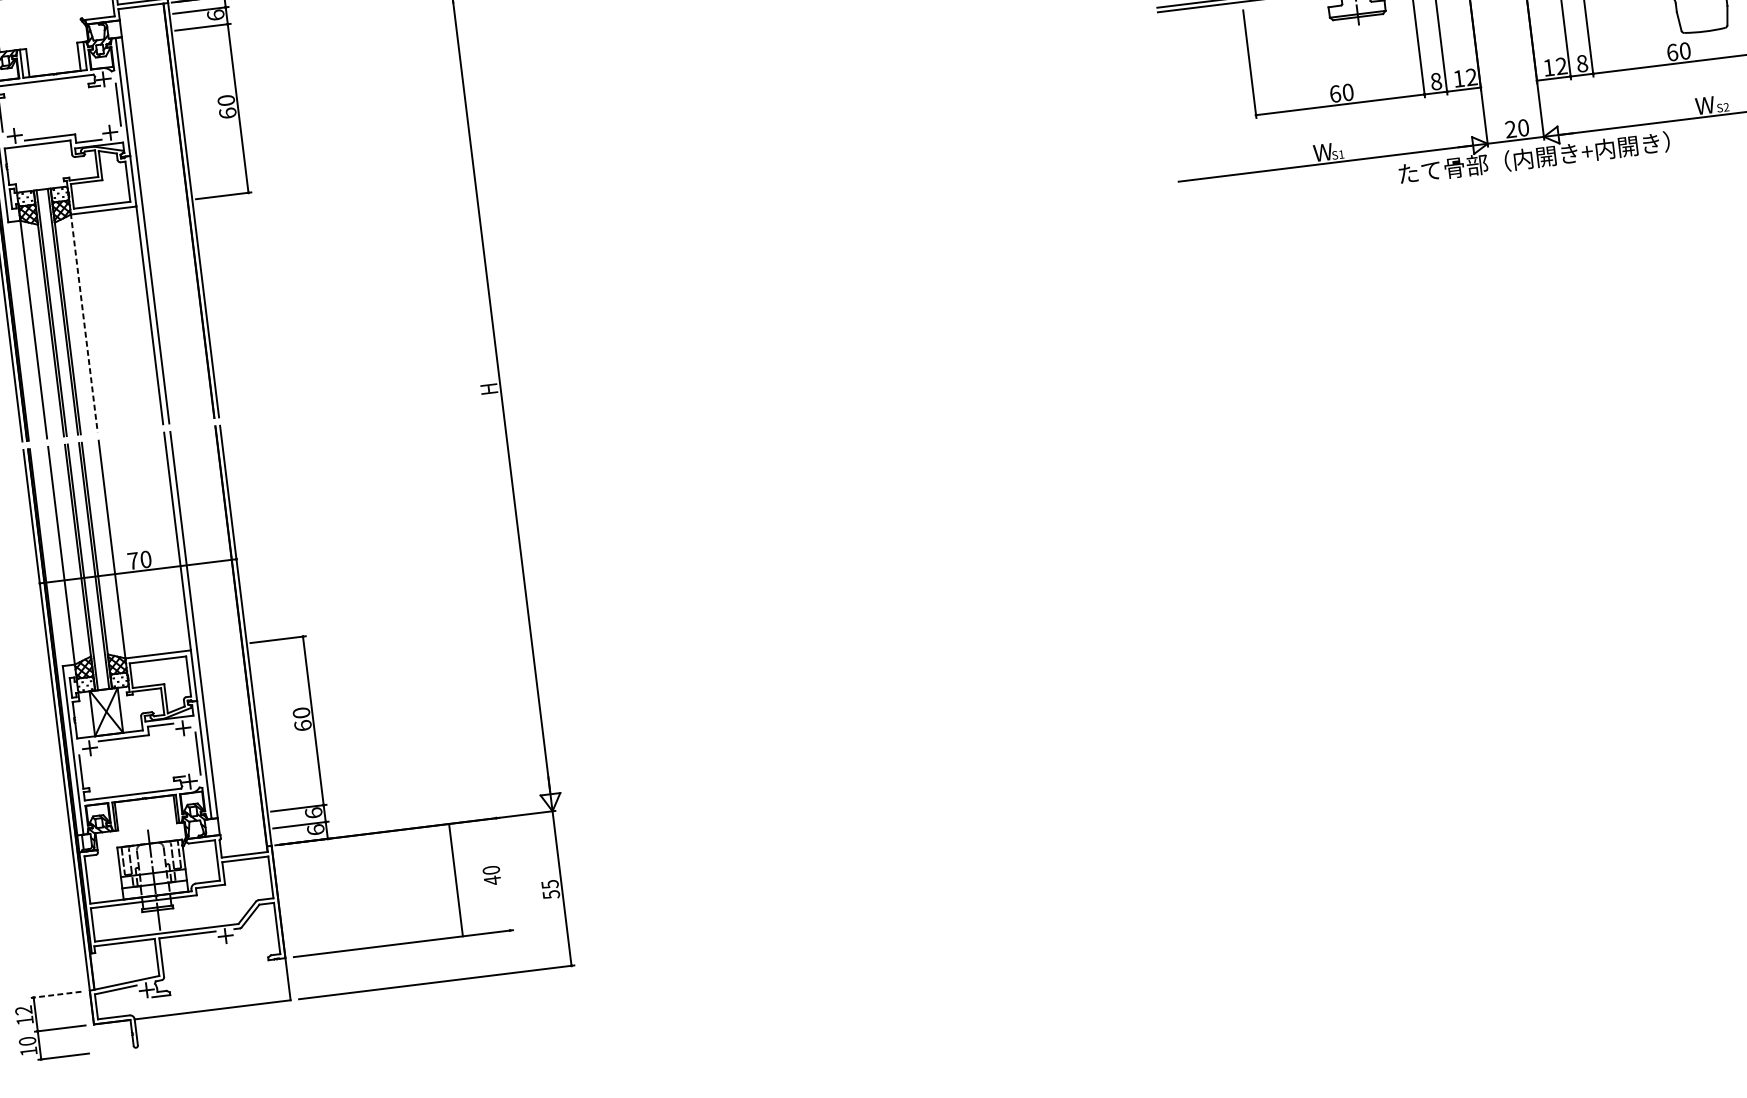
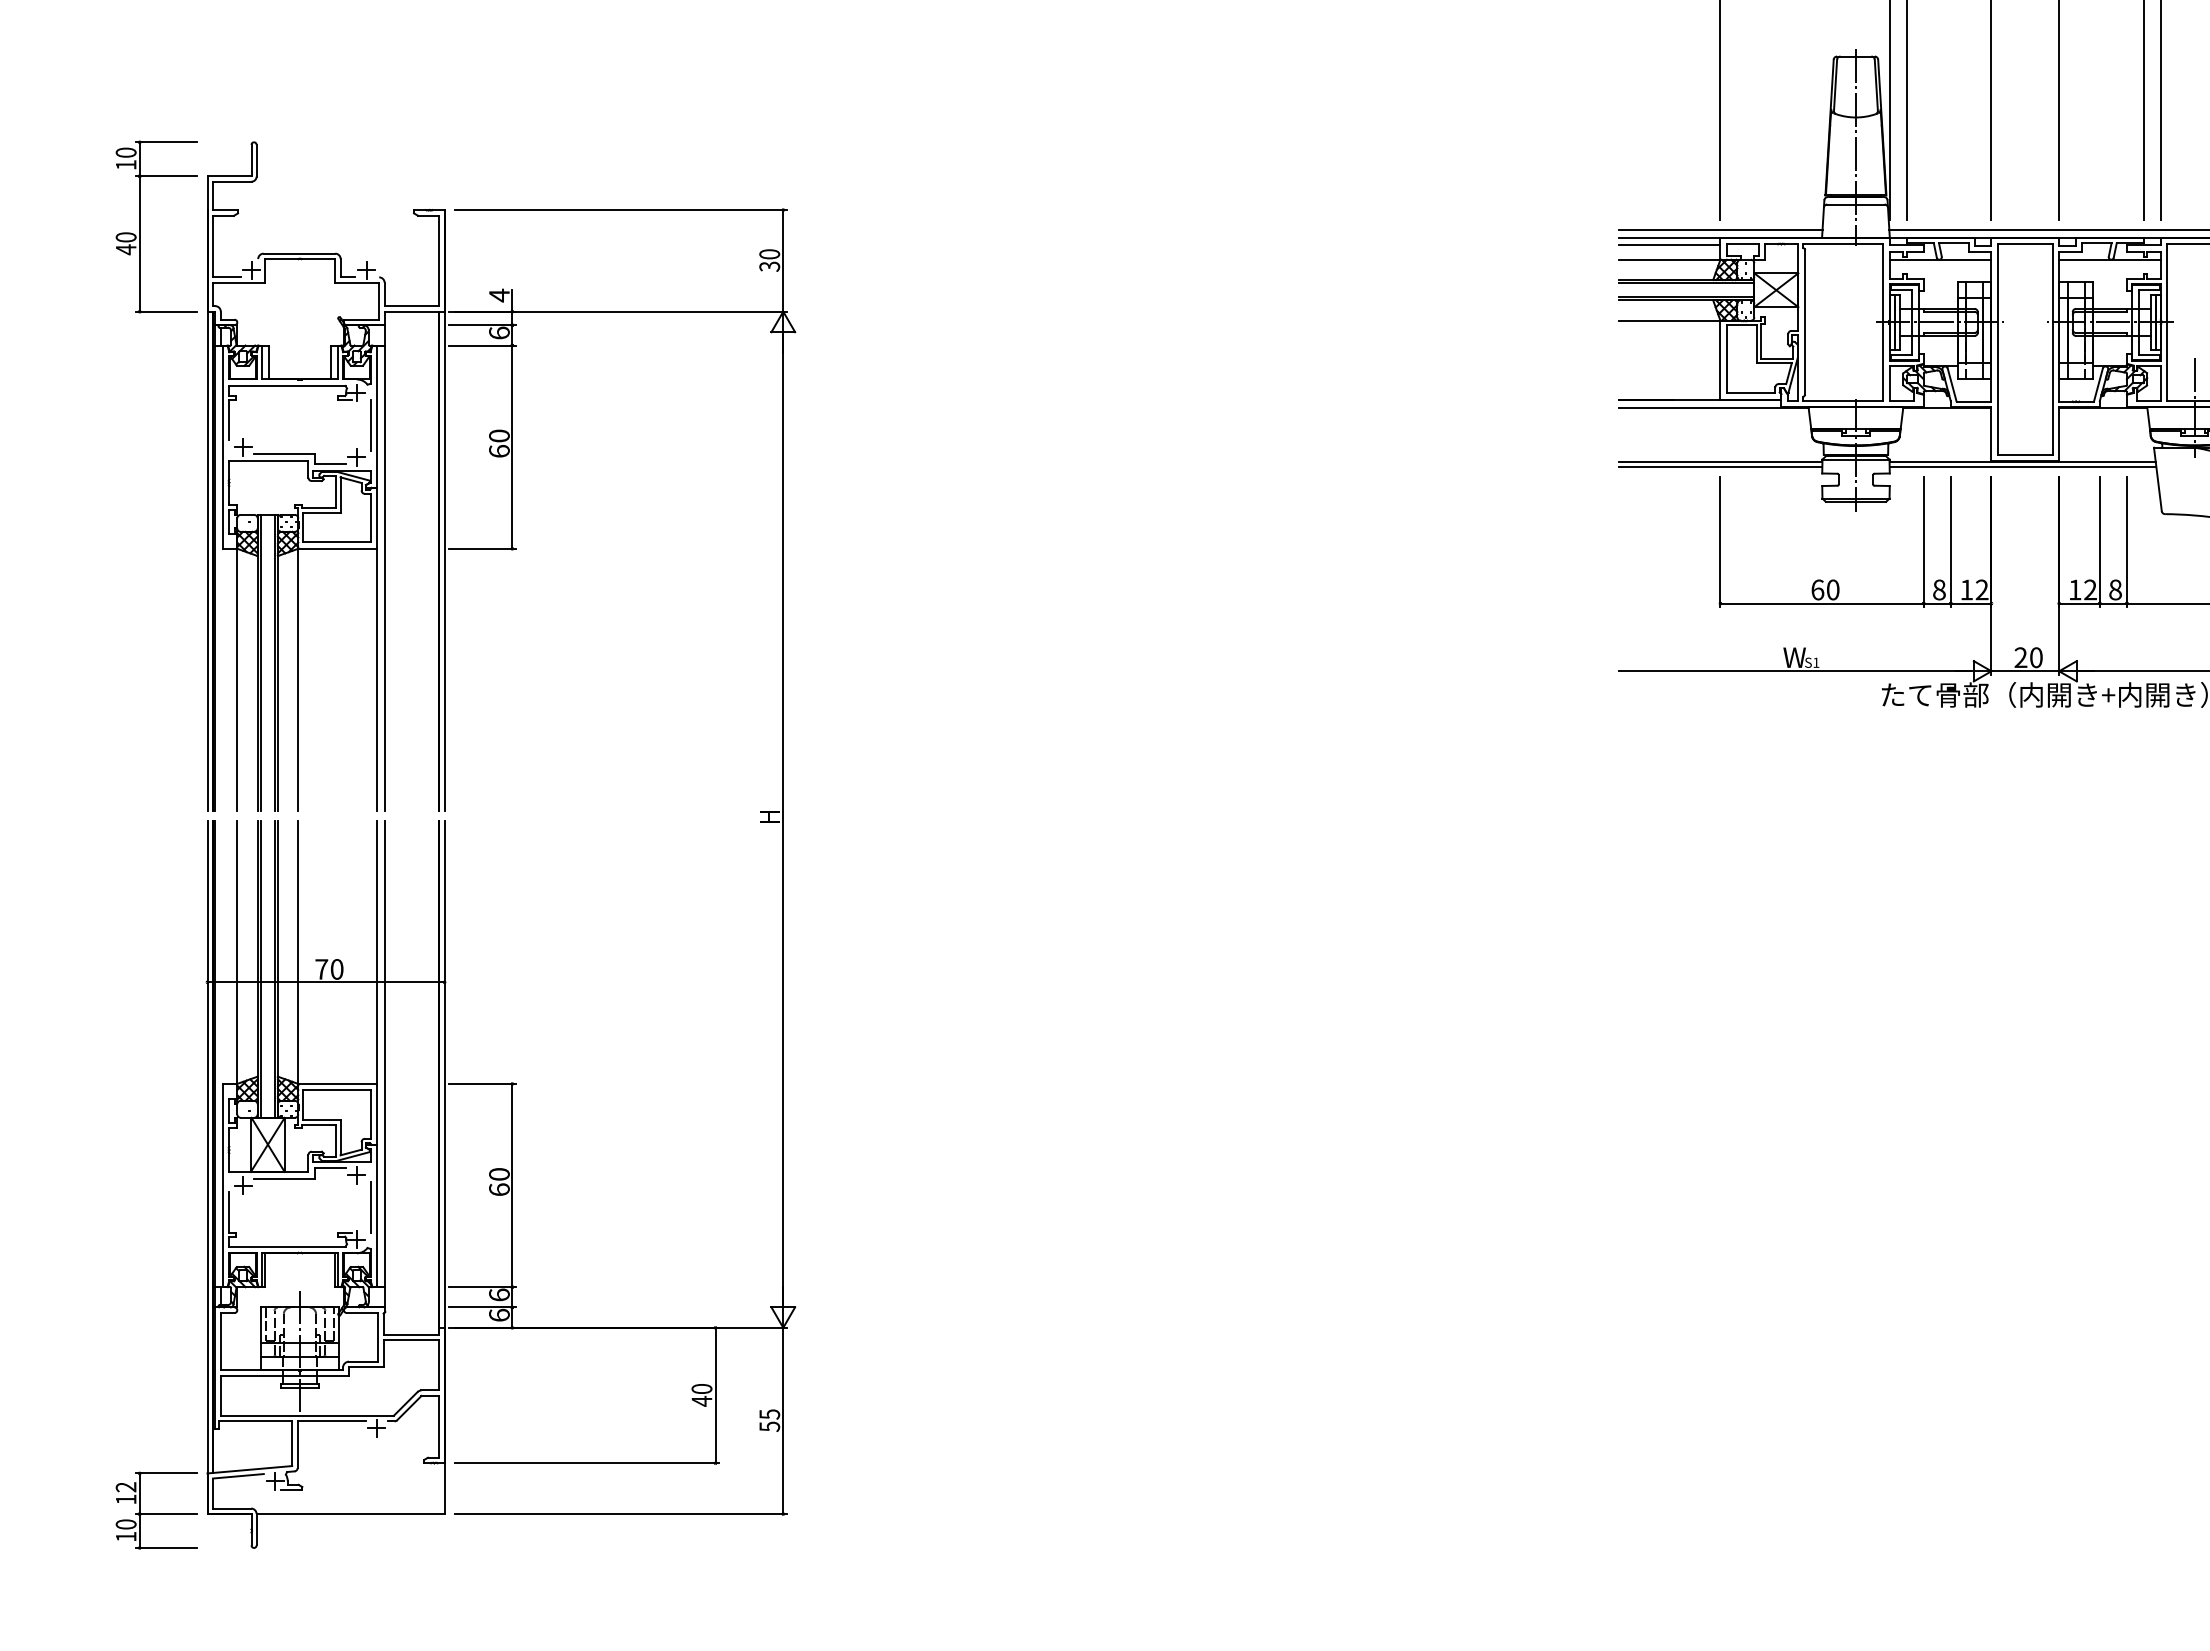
line: (84, 322) -> (298, 679), dashed -> solid
line: (455, 880) -> (715, 1395), moved
line: (55, 994) -> (166, 1473), dashed -> solid

